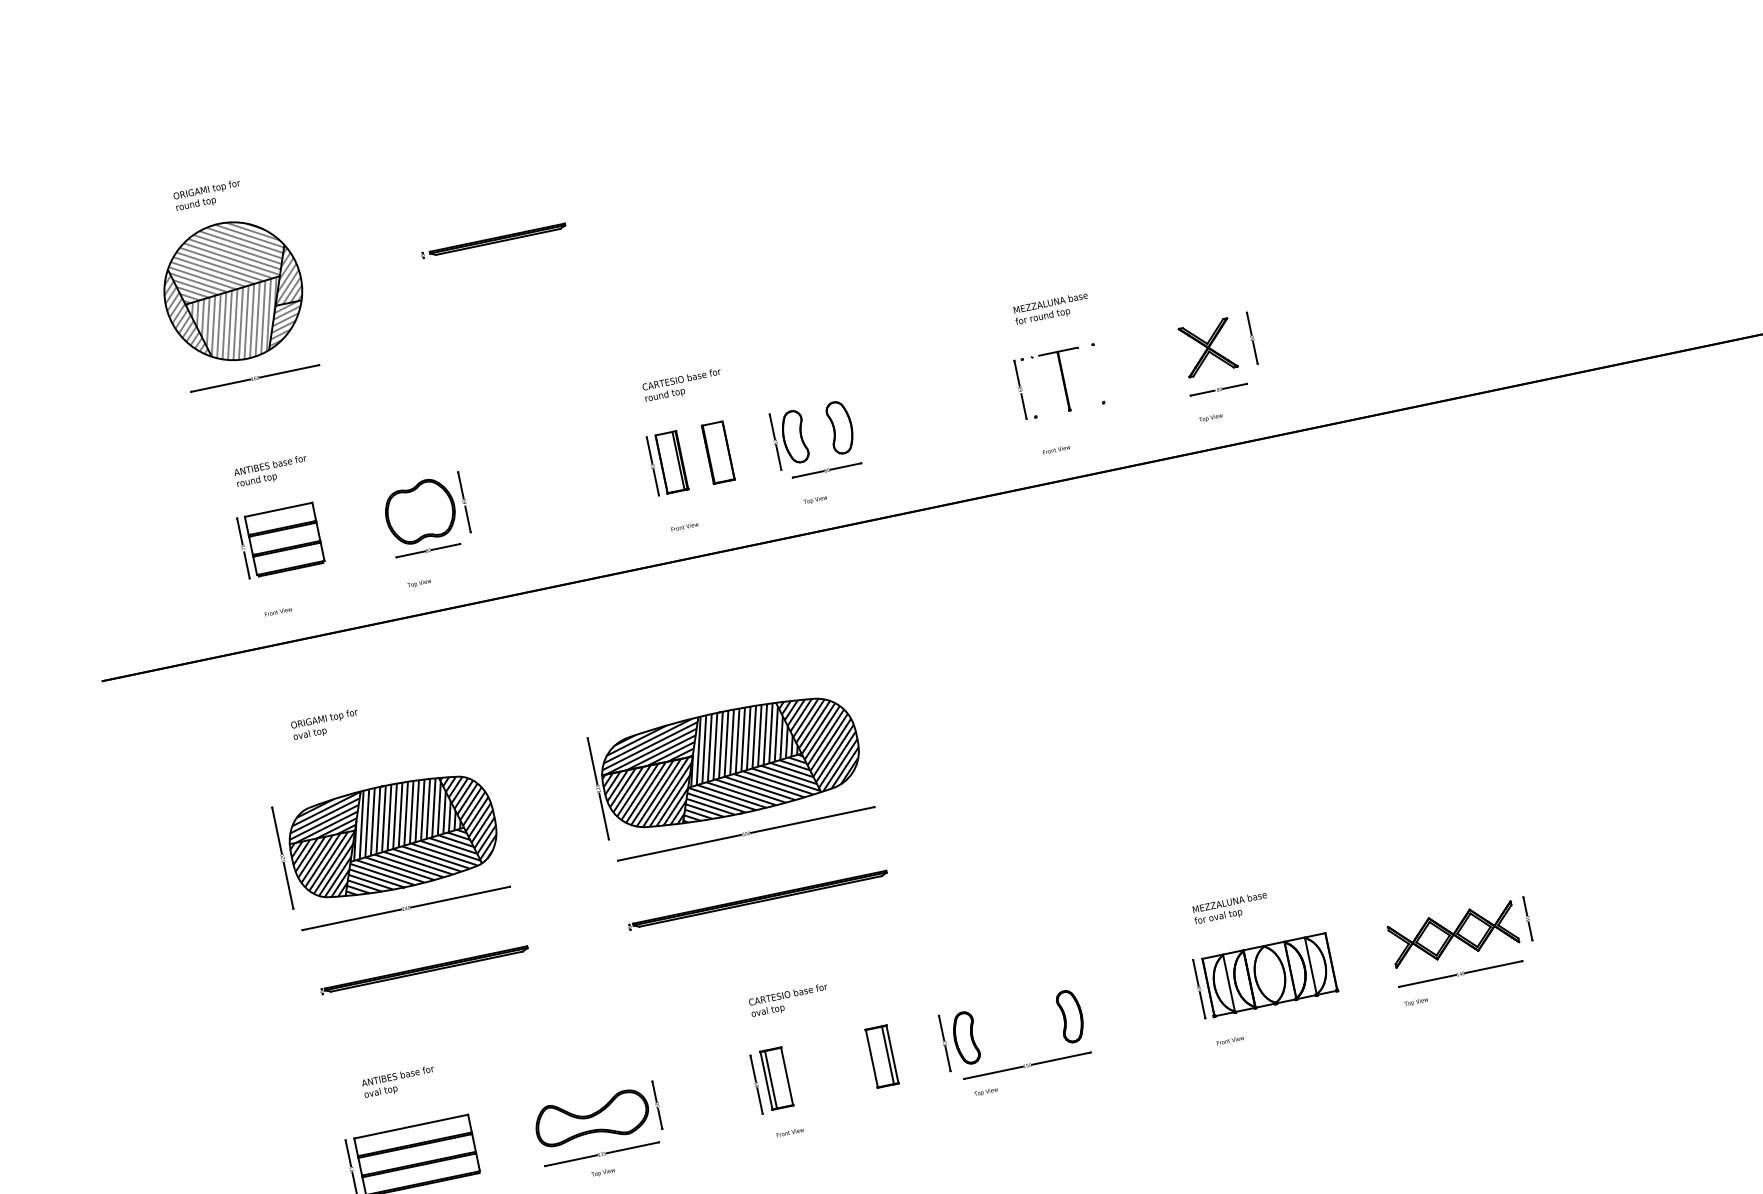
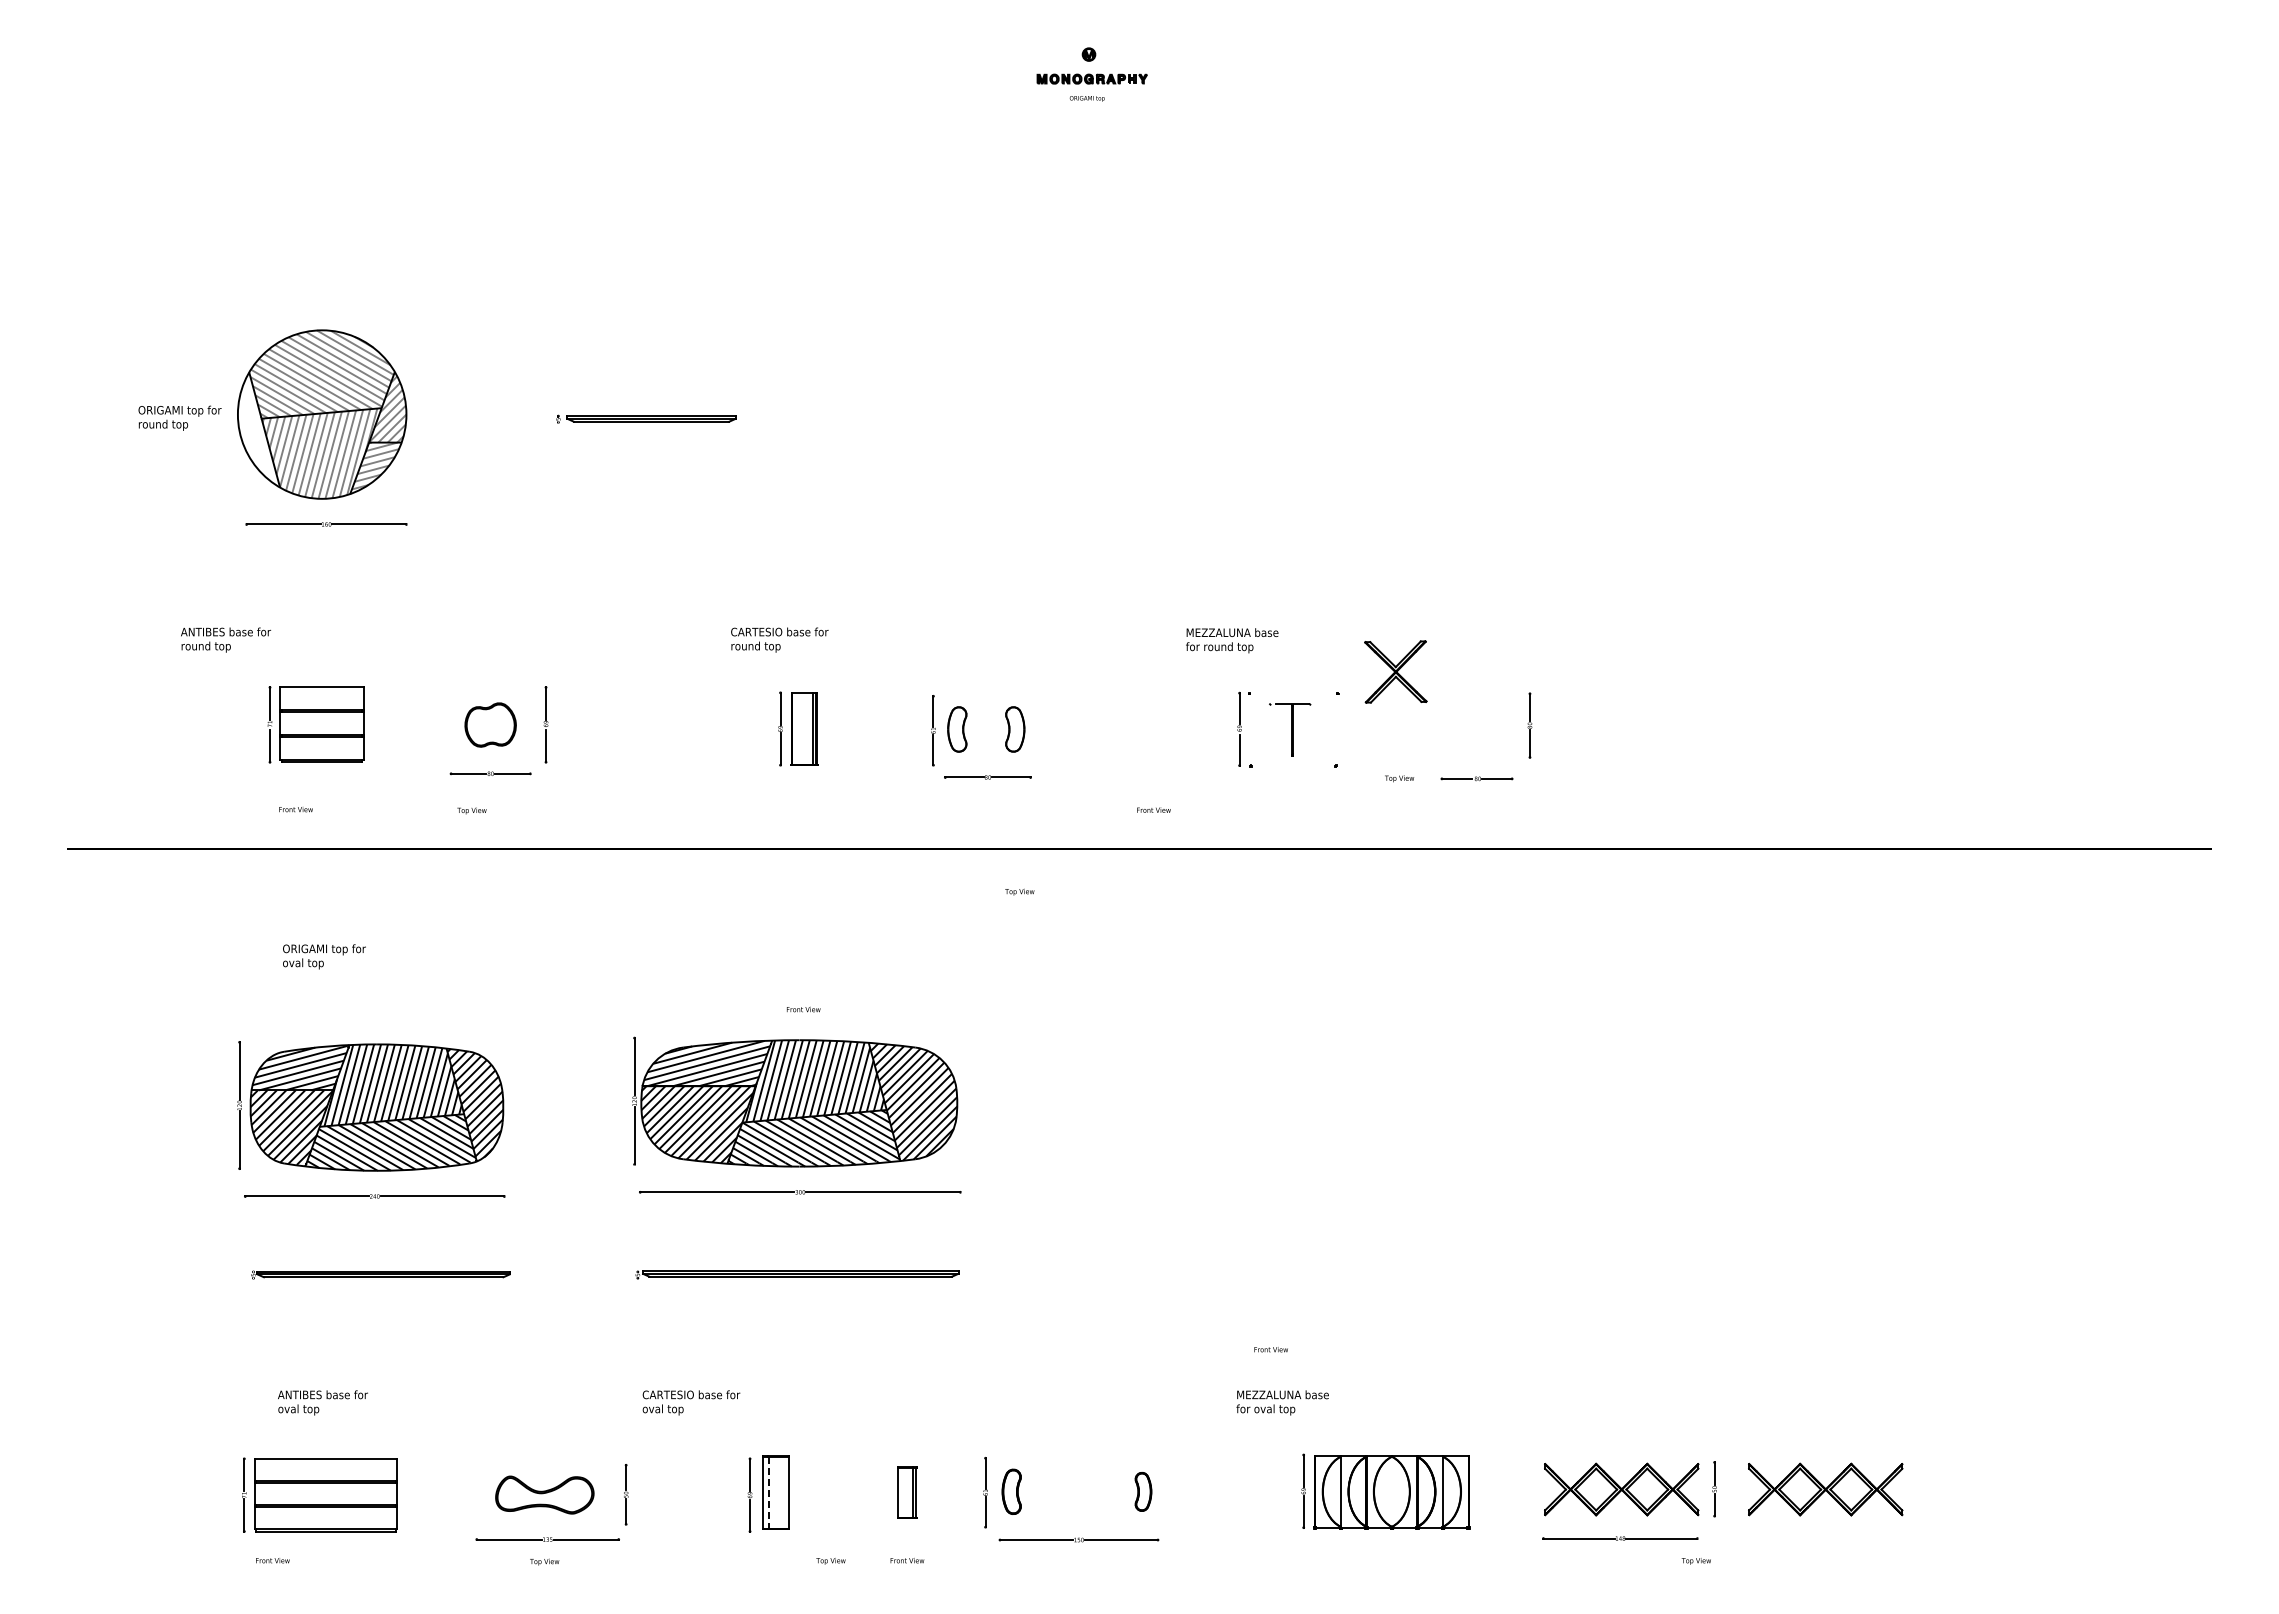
text: (207, 195) -> (179, 417), moved
text: (1051, 309) -> (1232, 640), moved
hatch: (184, 313) -> (258, 429), removed
part: (1207, 347) -> (1395, 671), moved
part: (1060, 381) -> (1289, 729), size x0.7
text: (682, 385) -> (779, 639), moved
text: (1210, 417) -> (1399, 778), moved
part: (841, 427) -> (1015, 729), size x0.7
part: (794, 437) -> (957, 729), size x0.7
text: (1056, 449) -> (1153, 809), moved
part: (717, 452) -> (861, 728), removed
text: (271, 471) -> (226, 639), moved
text: (815, 499) -> (1019, 891), moved
part: (419, 511) -> (490, 724), size x0.6
text: (684, 526) -> (803, 1009), moved
part: (1616, 900) -> (1825, 1489), added
text: (1230, 908) -> (1282, 1402), moved
text: (789, 1000) -> (691, 1402), moved
text: (1415, 1002) -> (1695, 1561), moved
part: (1071, 1016) -> (1143, 1491), size x0.6
part: (965, 1038) -> (1011, 1491), size x0.7
text: (1229, 1040) -> (1270, 1349), moved
part: (882, 1056) -> (907, 1492), size x0.7
line: (770, 1079) -> (768, 1492), solid -> dashed
text: (985, 1092) -> (830, 1561), moved
part: (591, 1118) -> (544, 1494), size x0.7
text: (790, 1132) -> (907, 1560), moved

